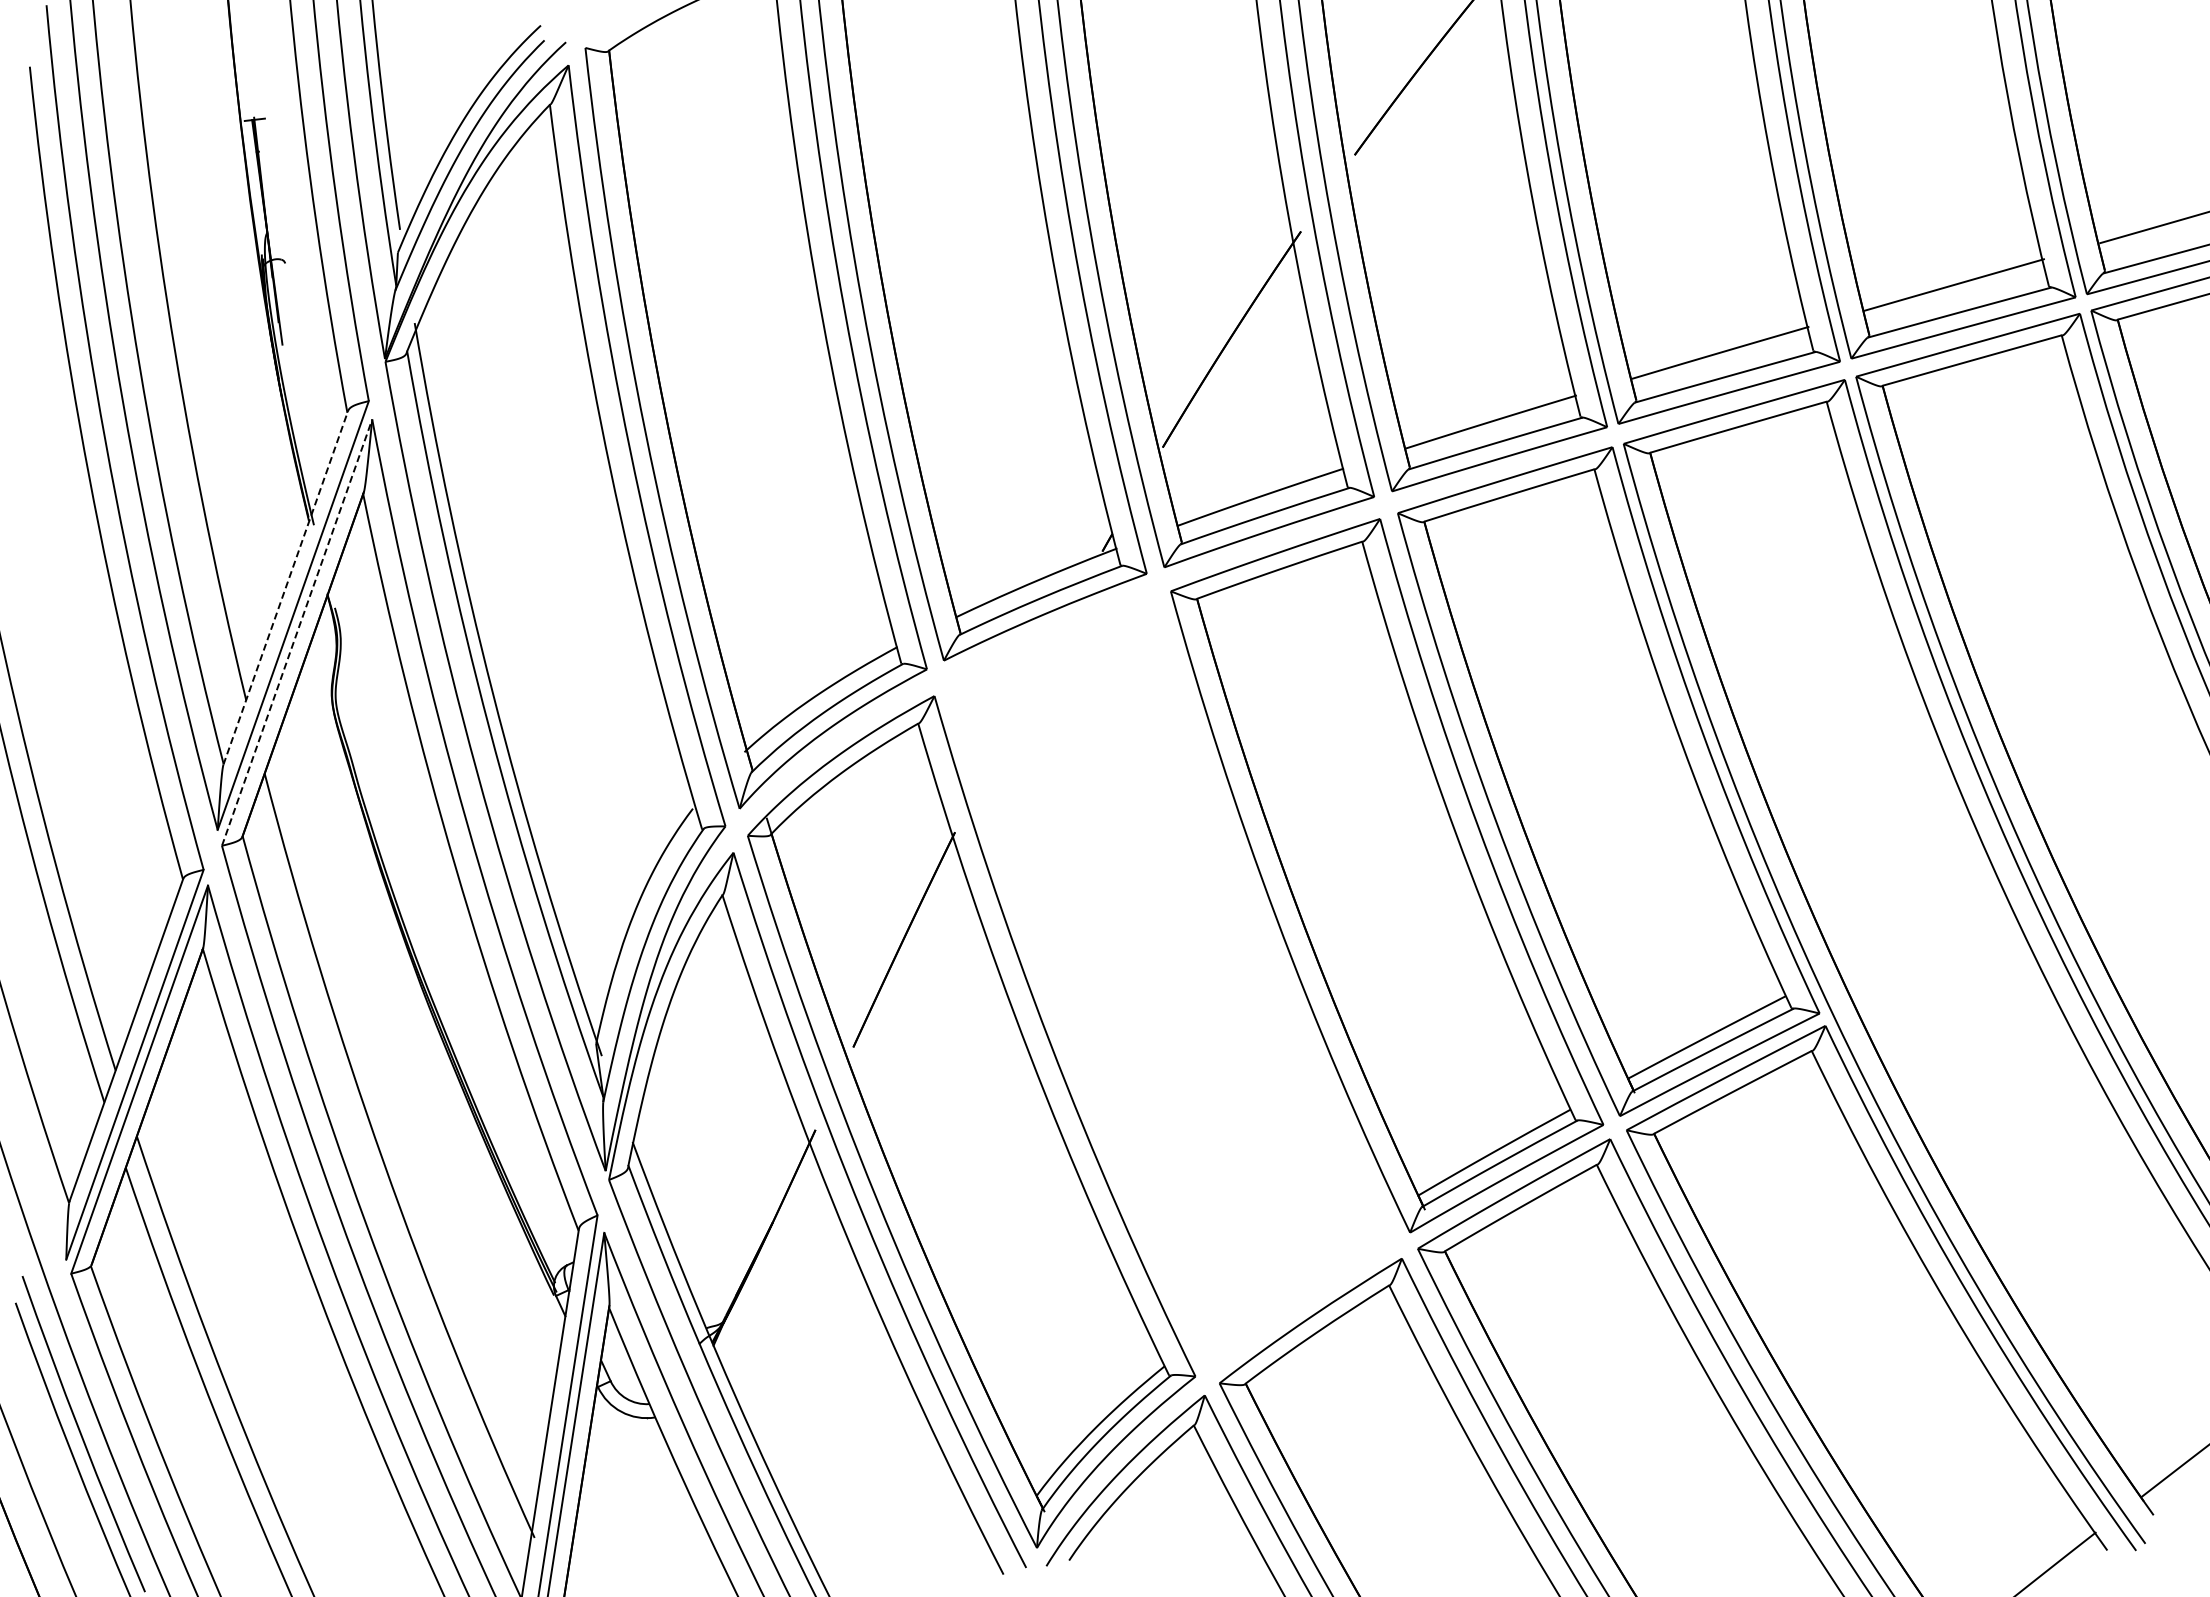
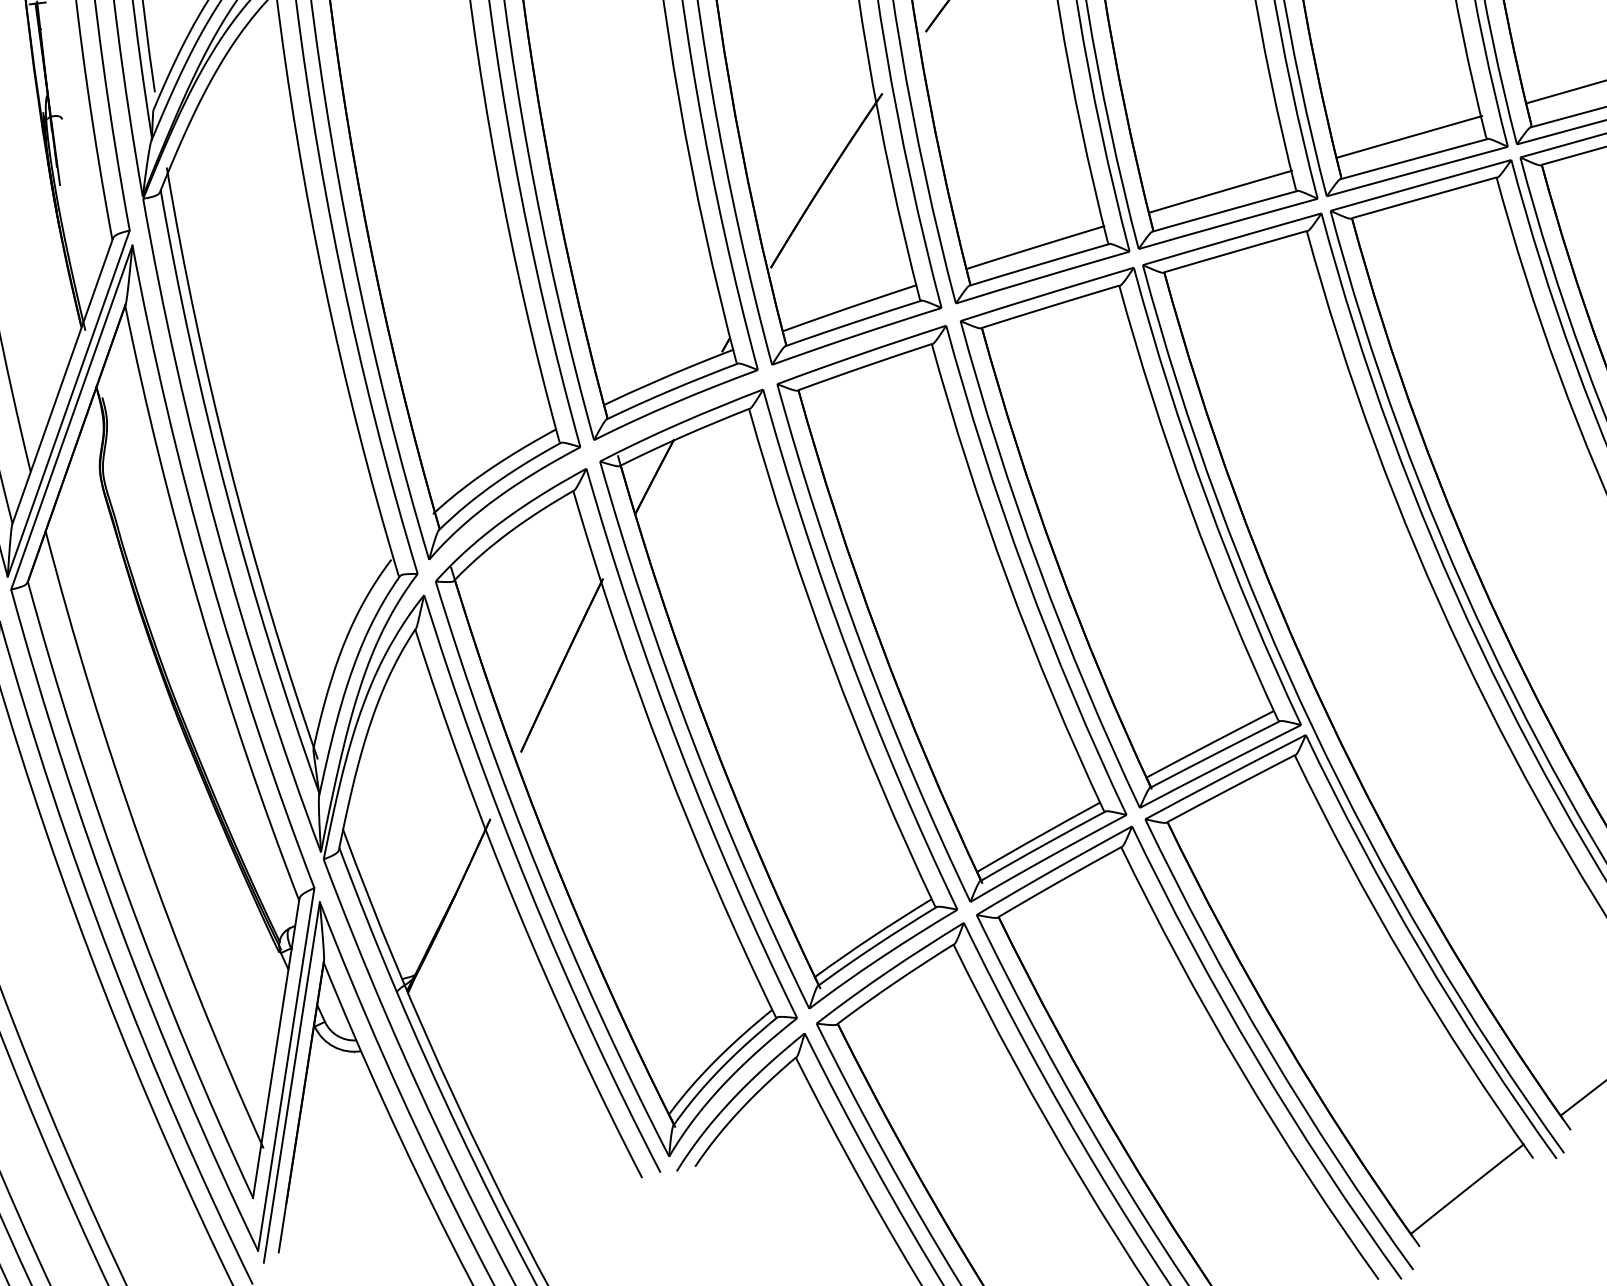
line: (285, 587) -> (62, 381), dashed -> solid
line: (297, 632) -> (72, 417), dashed -> solid
part: (1172, 981) -> (778, 699), added

